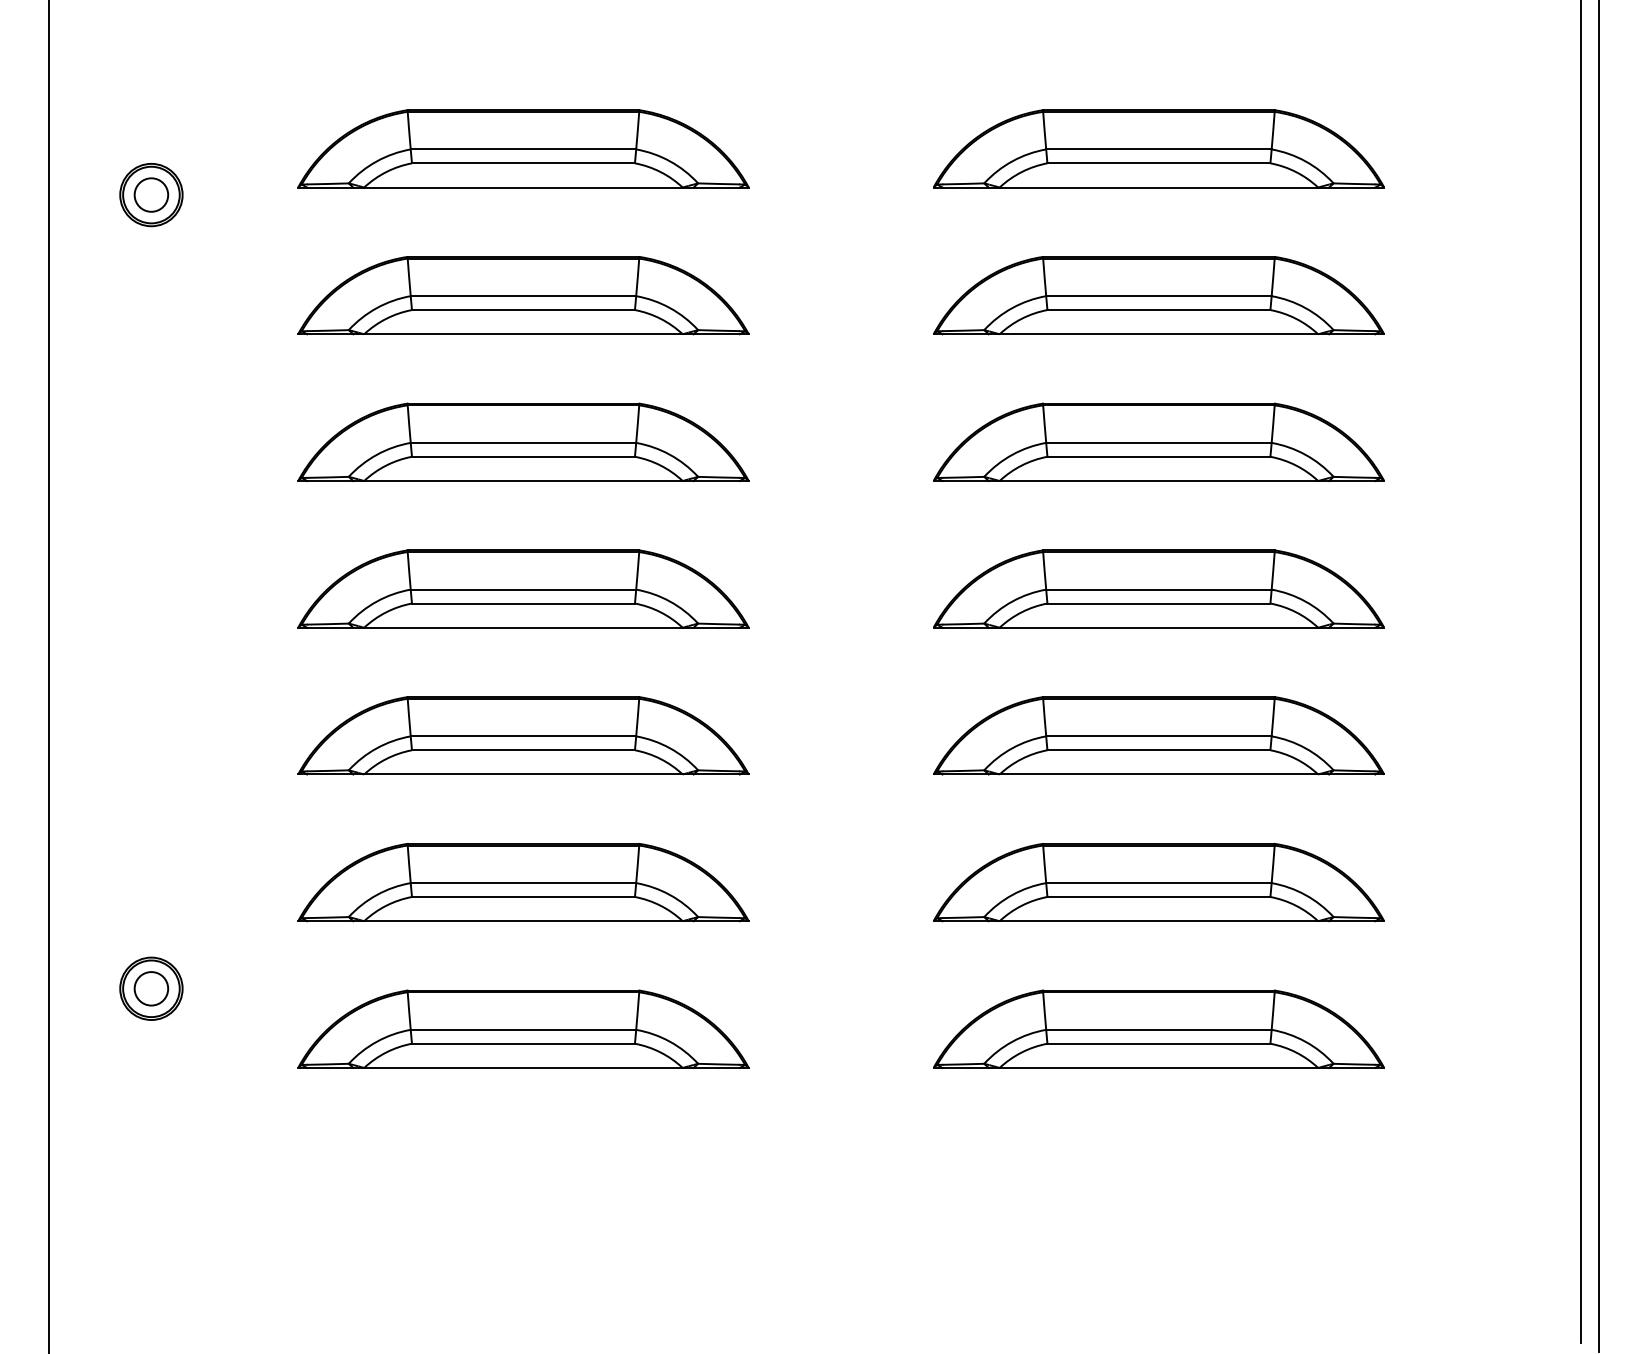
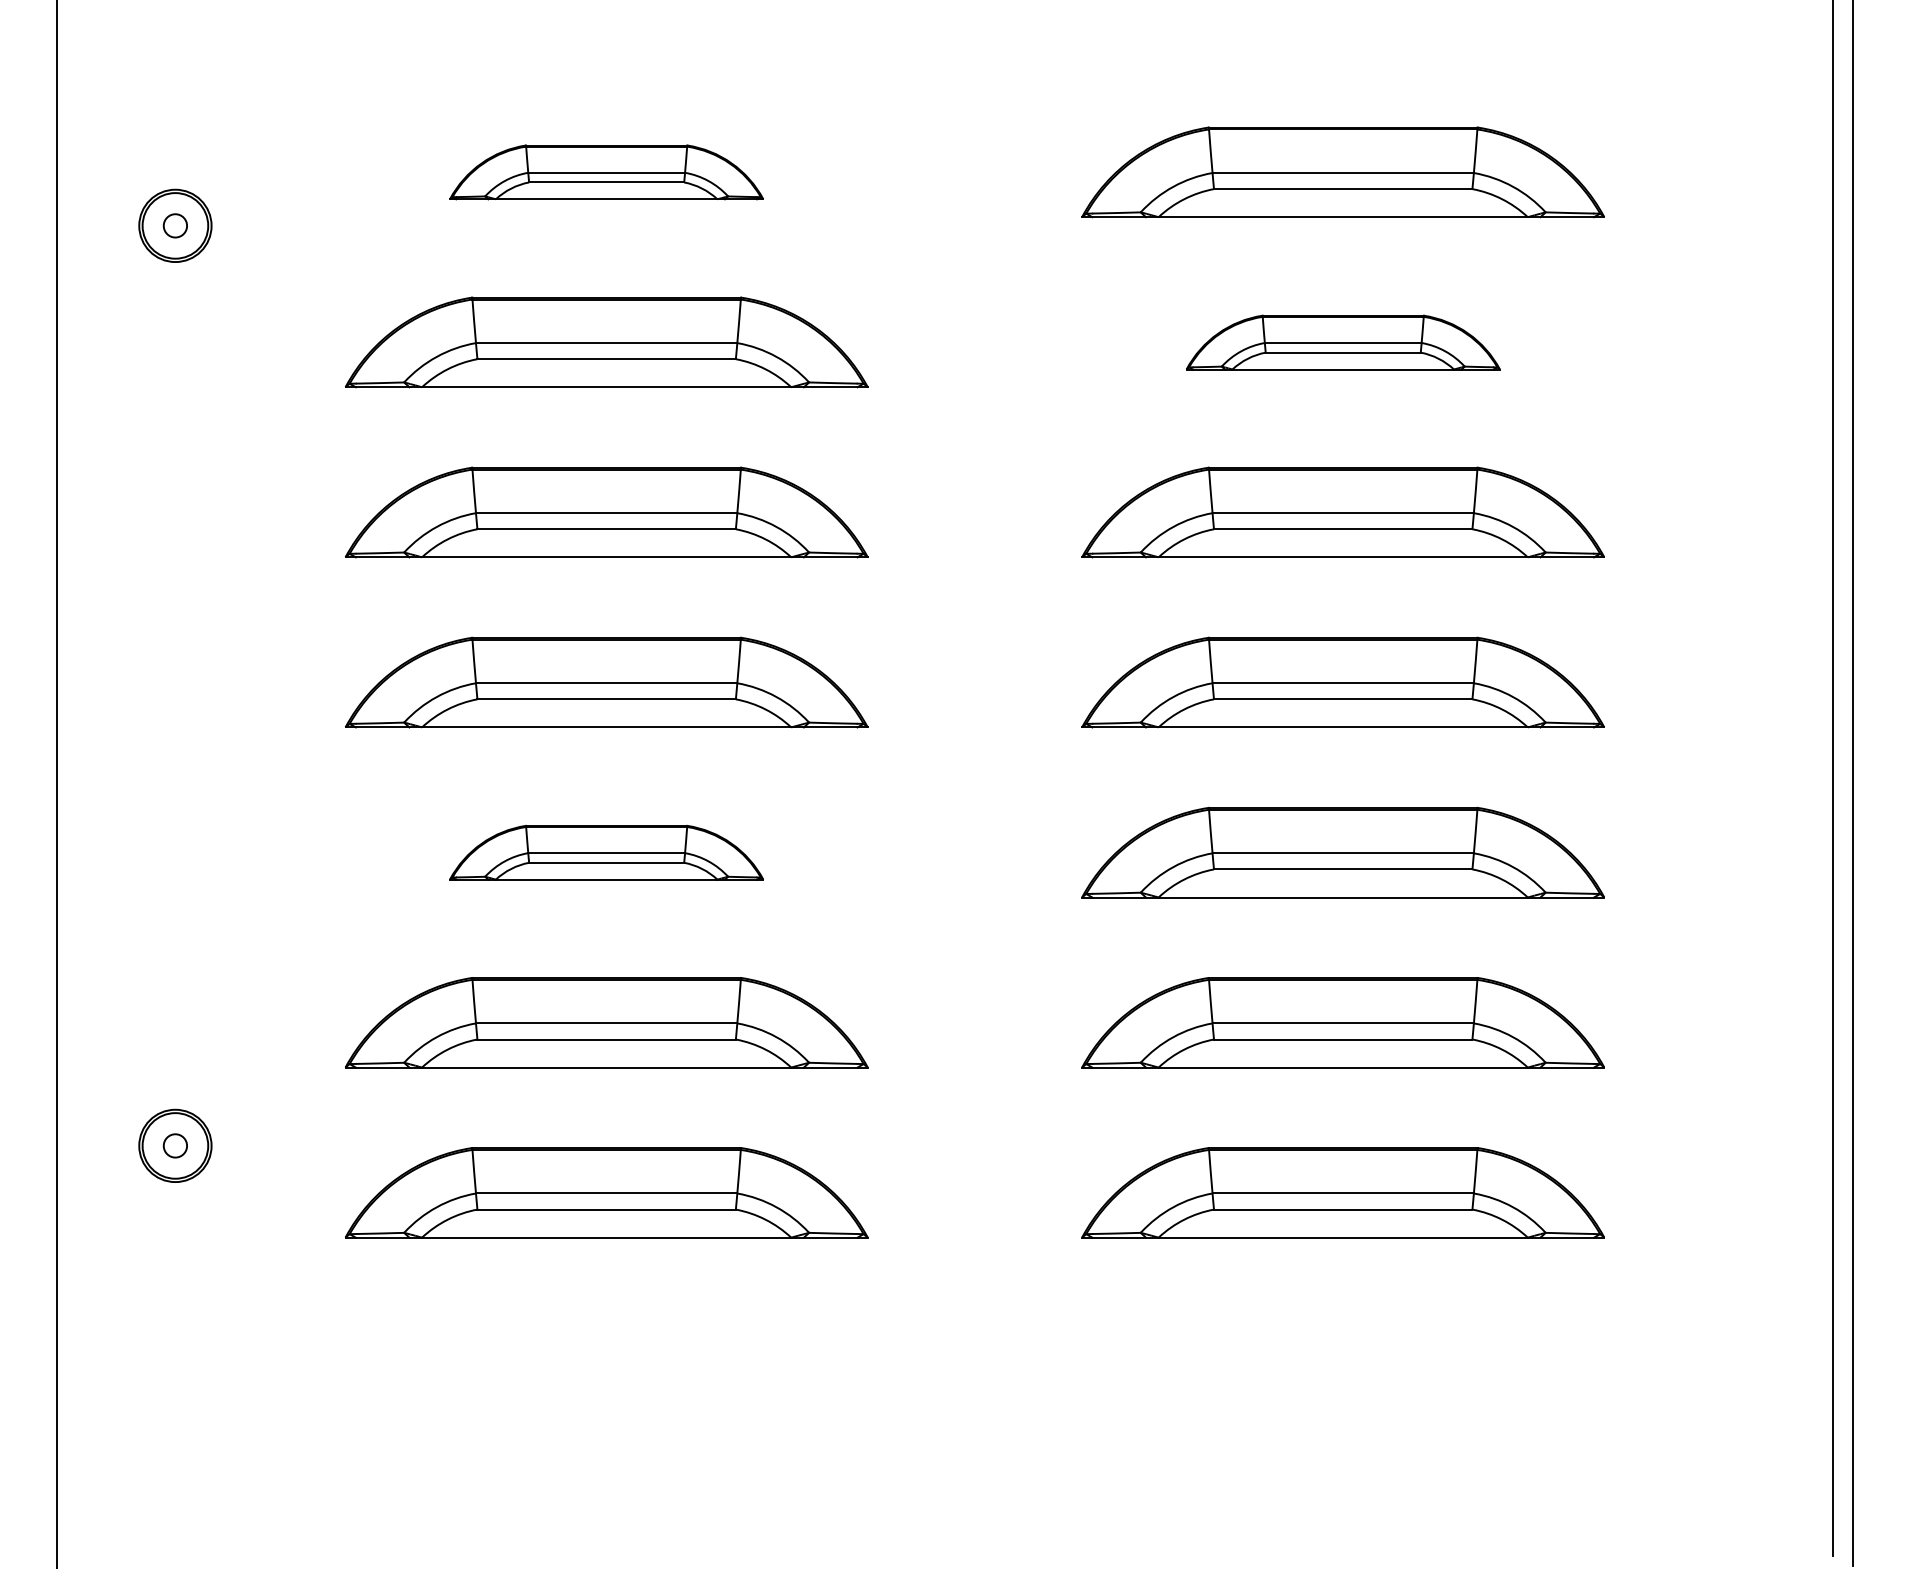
part: (523, 148) -> (606, 171), size x0.6
circle: (151, 194) -> (175, 225), size x0.6
part: (1158, 295) -> (1342, 342), size x0.6
part: (523, 735) -> (606, 852), size x0.6
circle: (151, 988) -> (175, 1145), size x0.6

